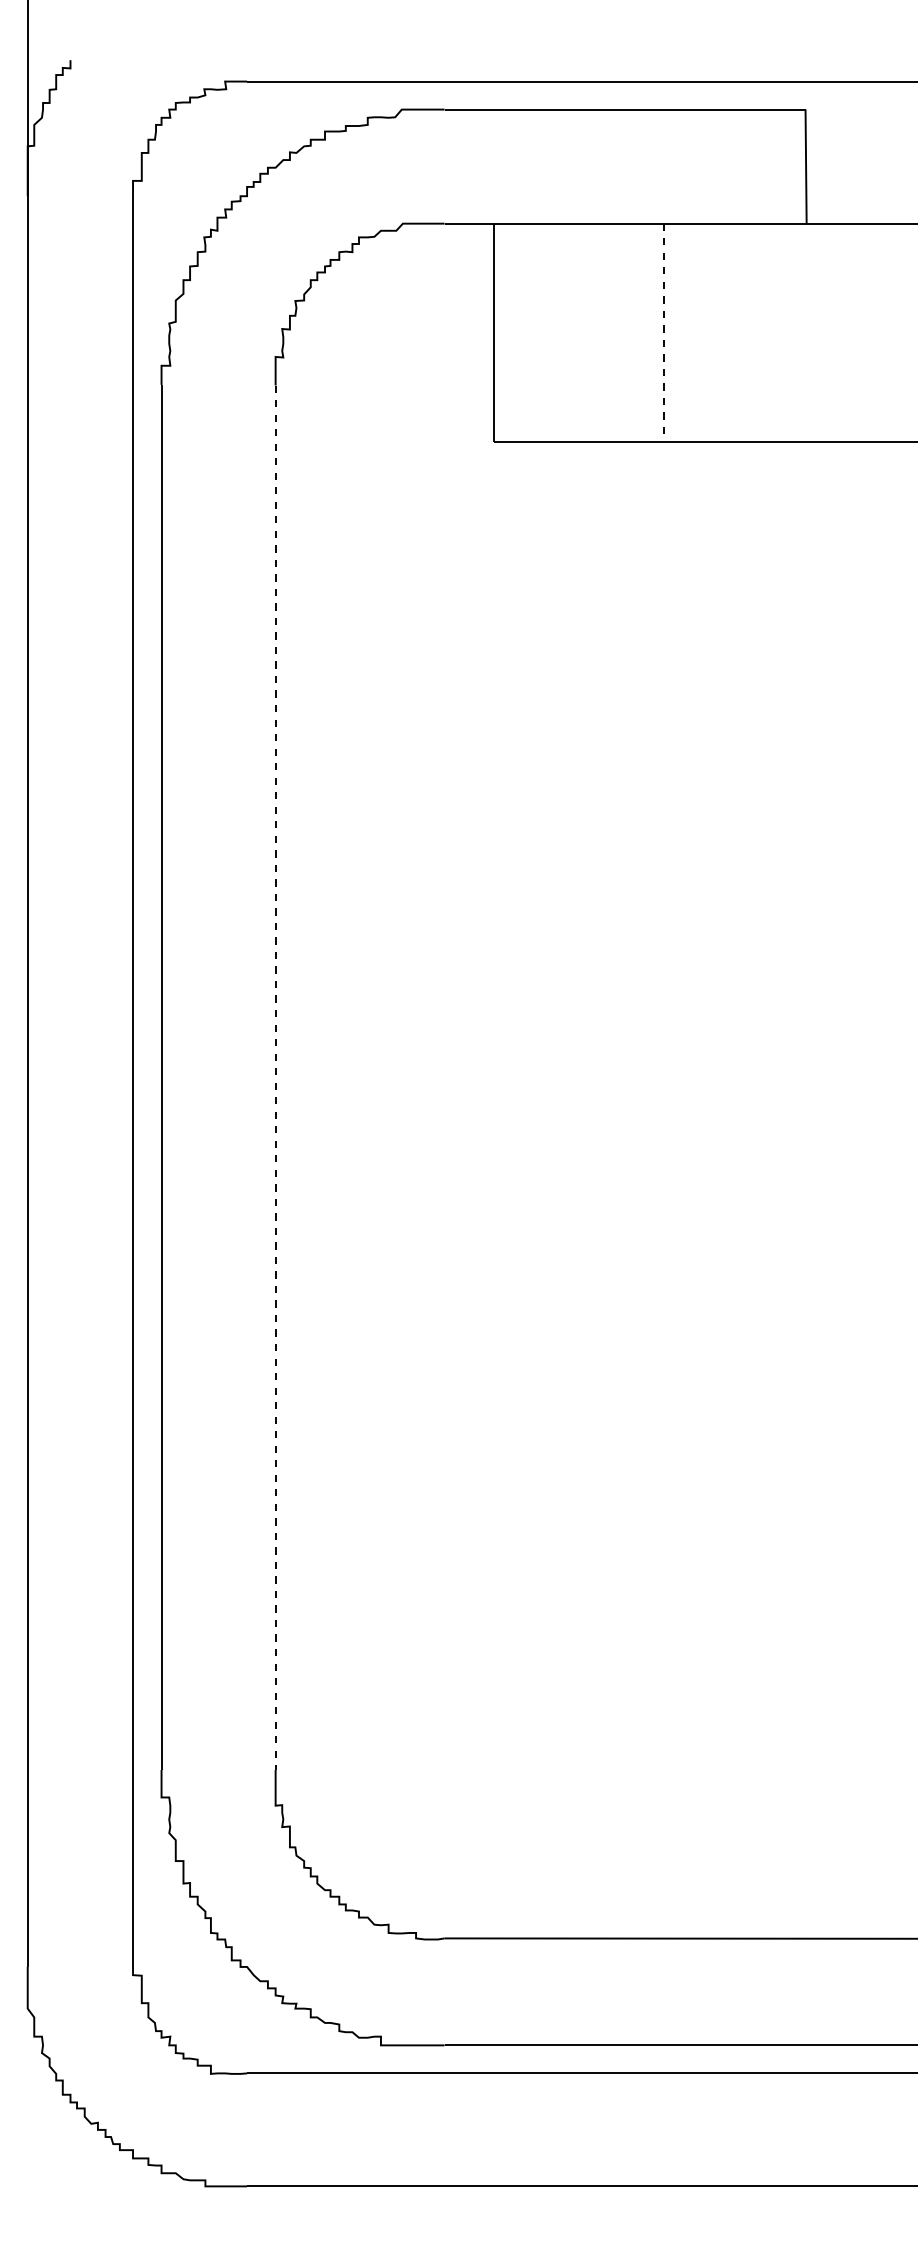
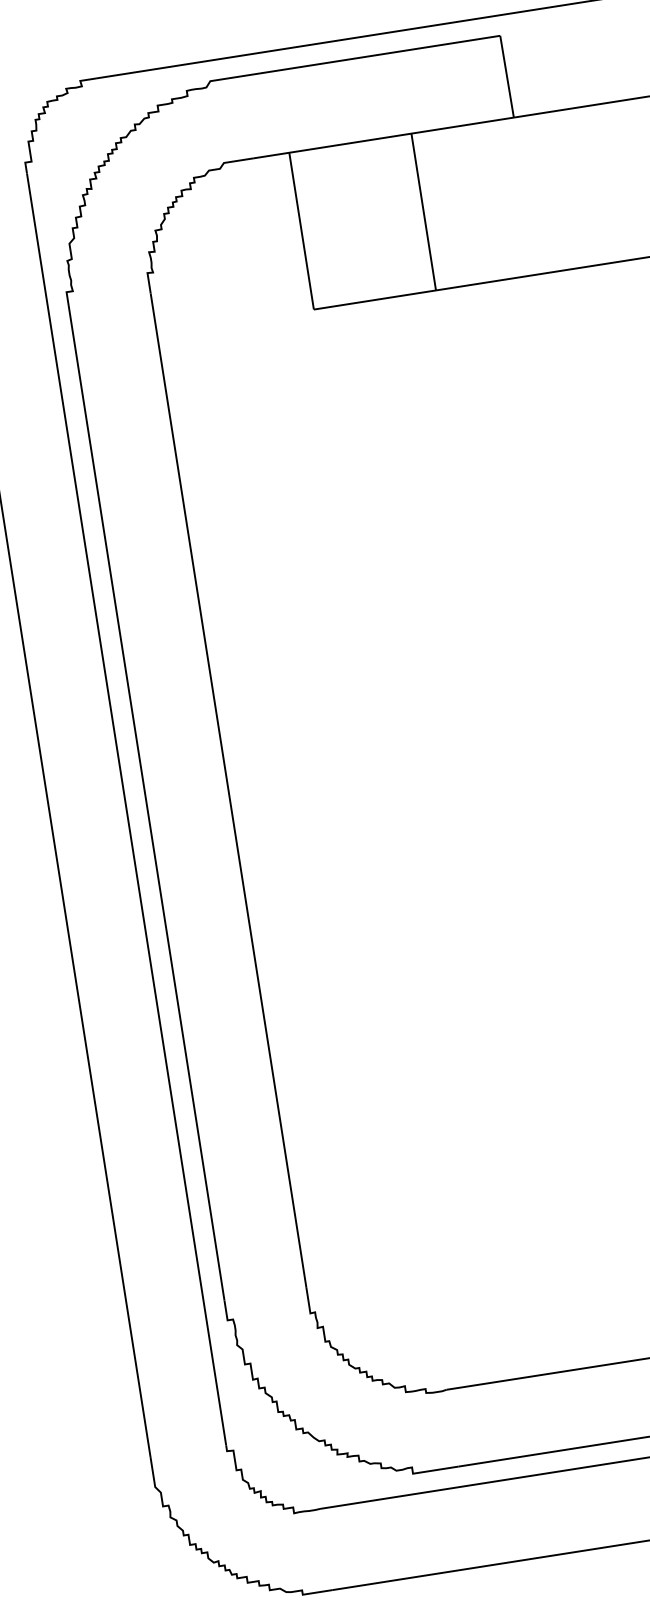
line: (664, 333) -> (424, 212), dashed -> solid
line: (275, 1078) -> (228, 791), dashed -> solid

